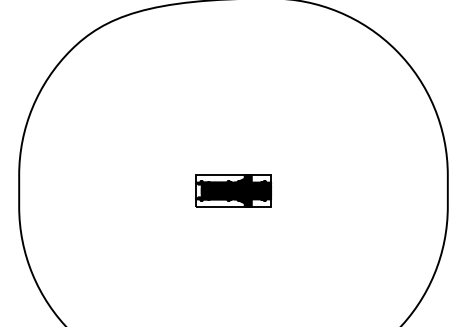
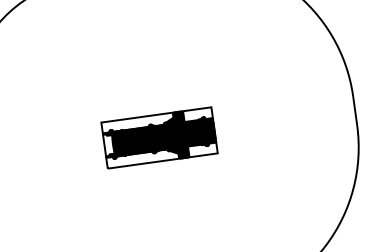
part: (233, 190) -> (159, 137), size x1.6

